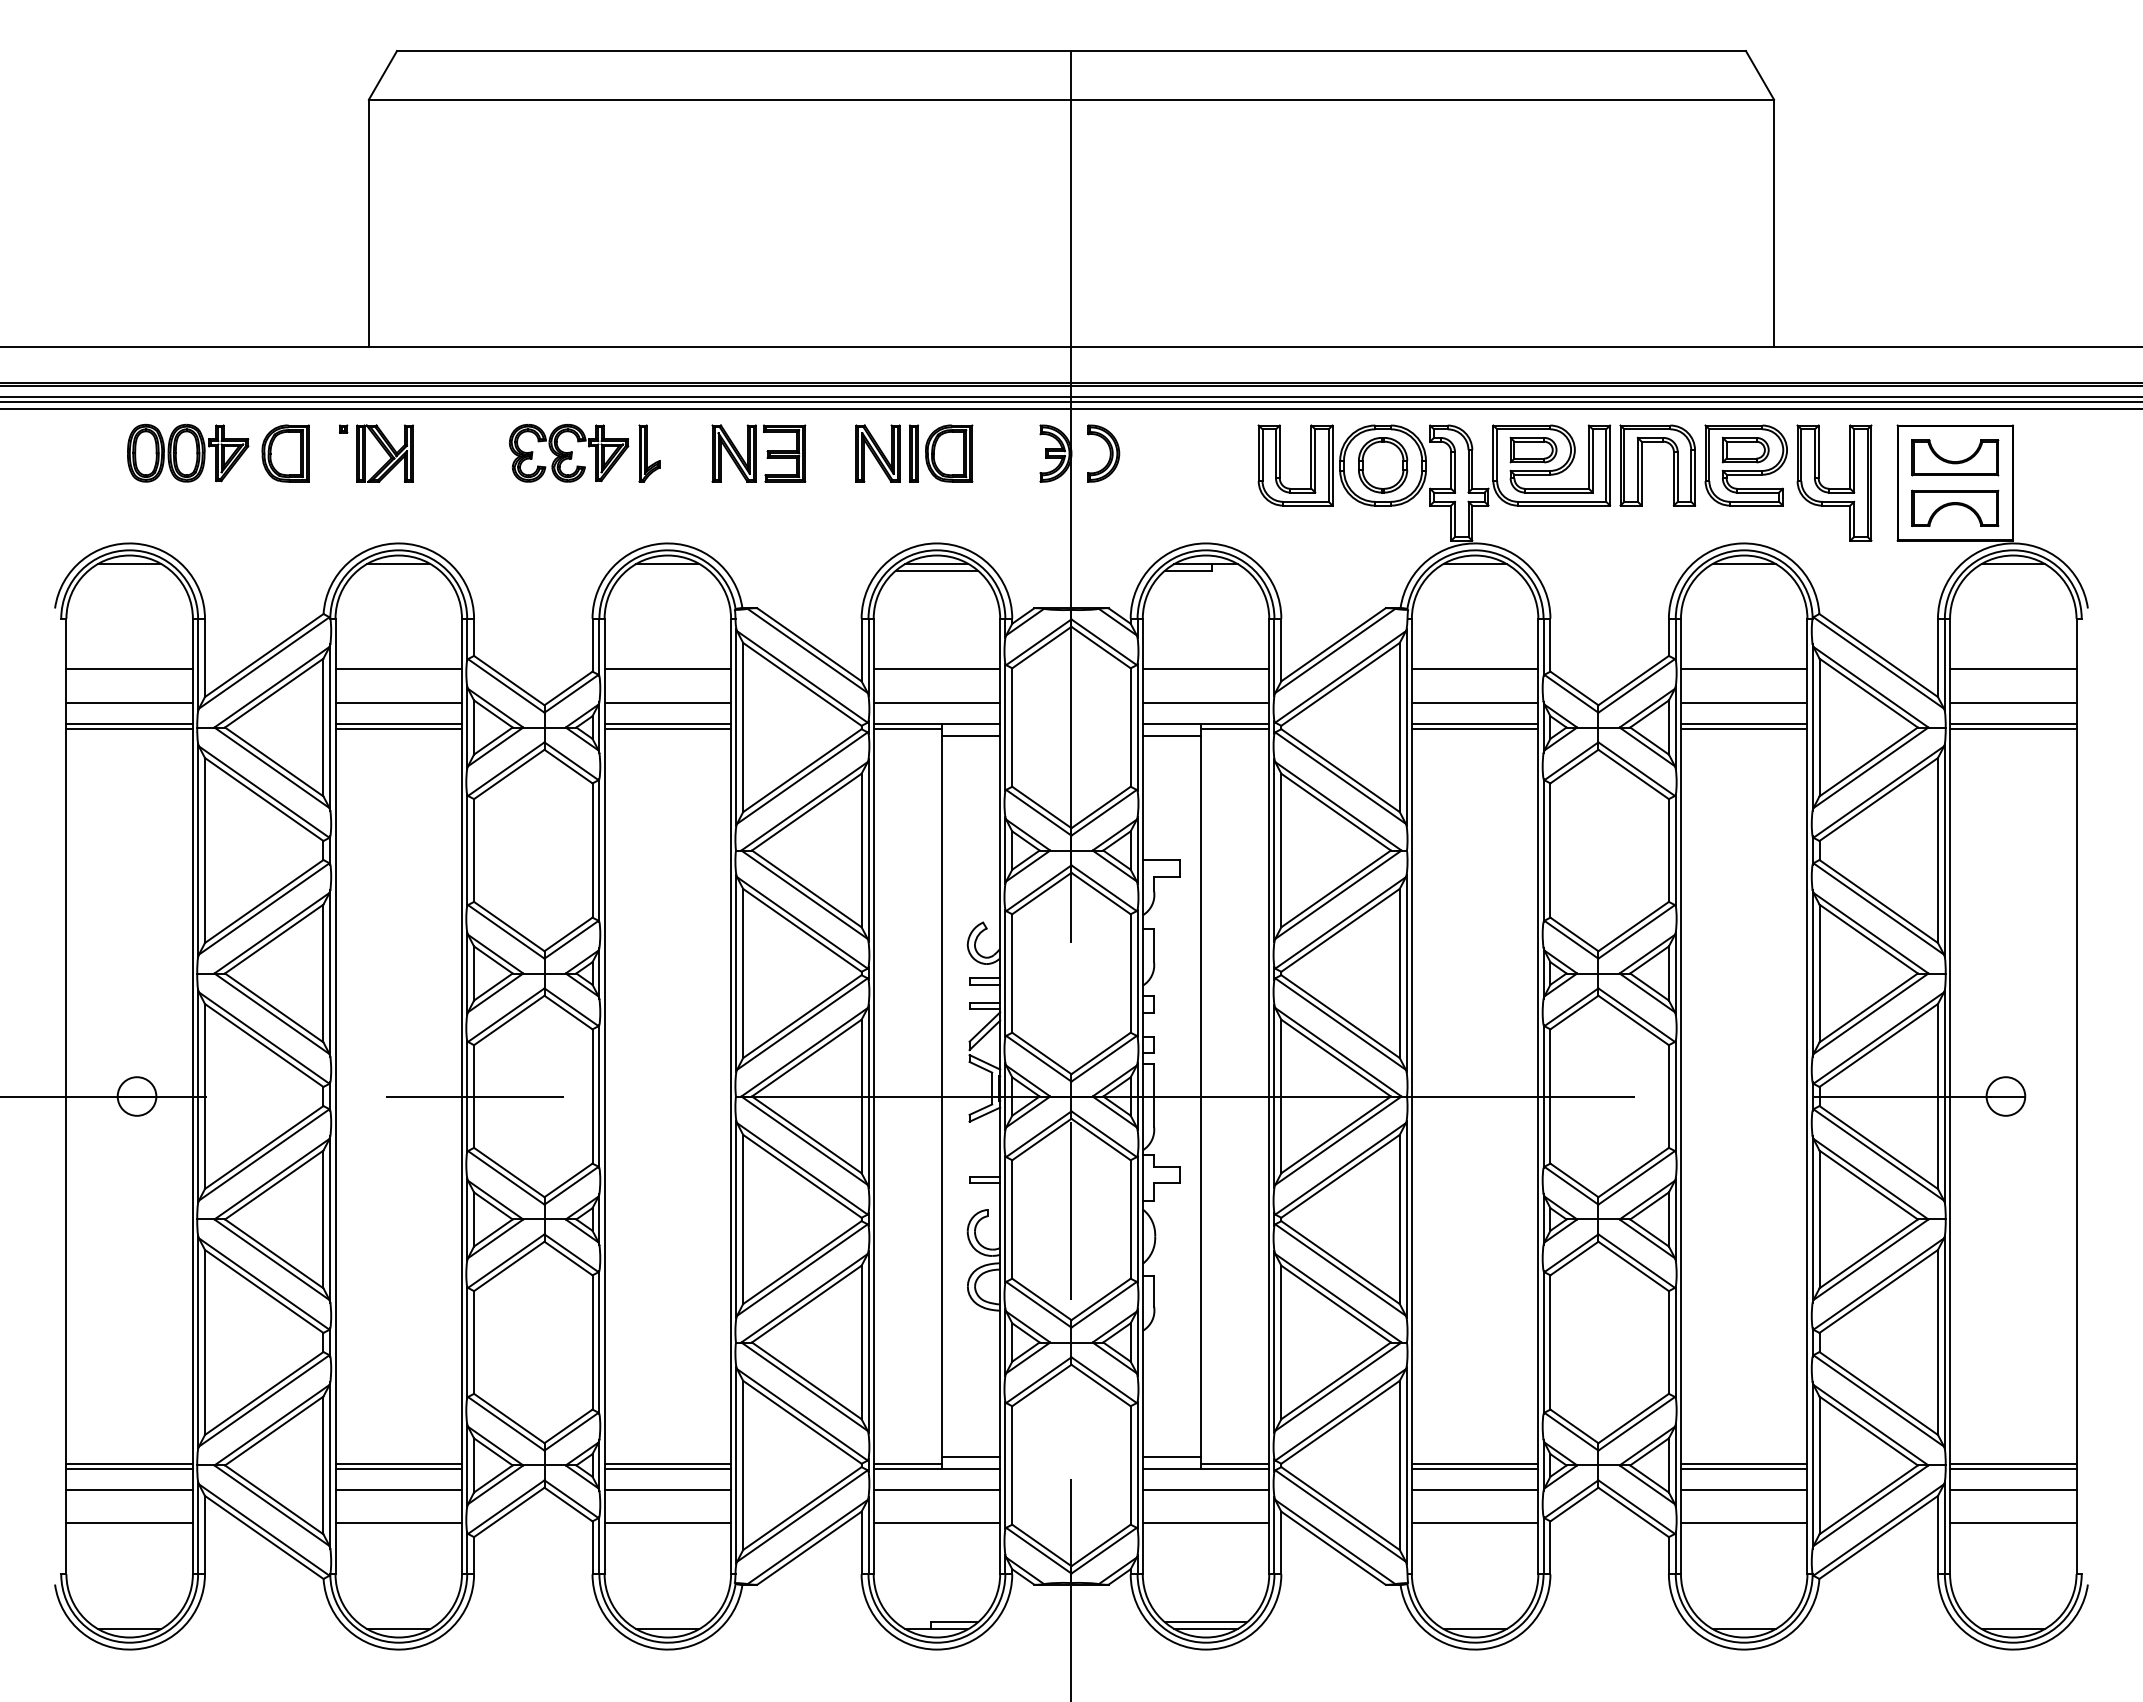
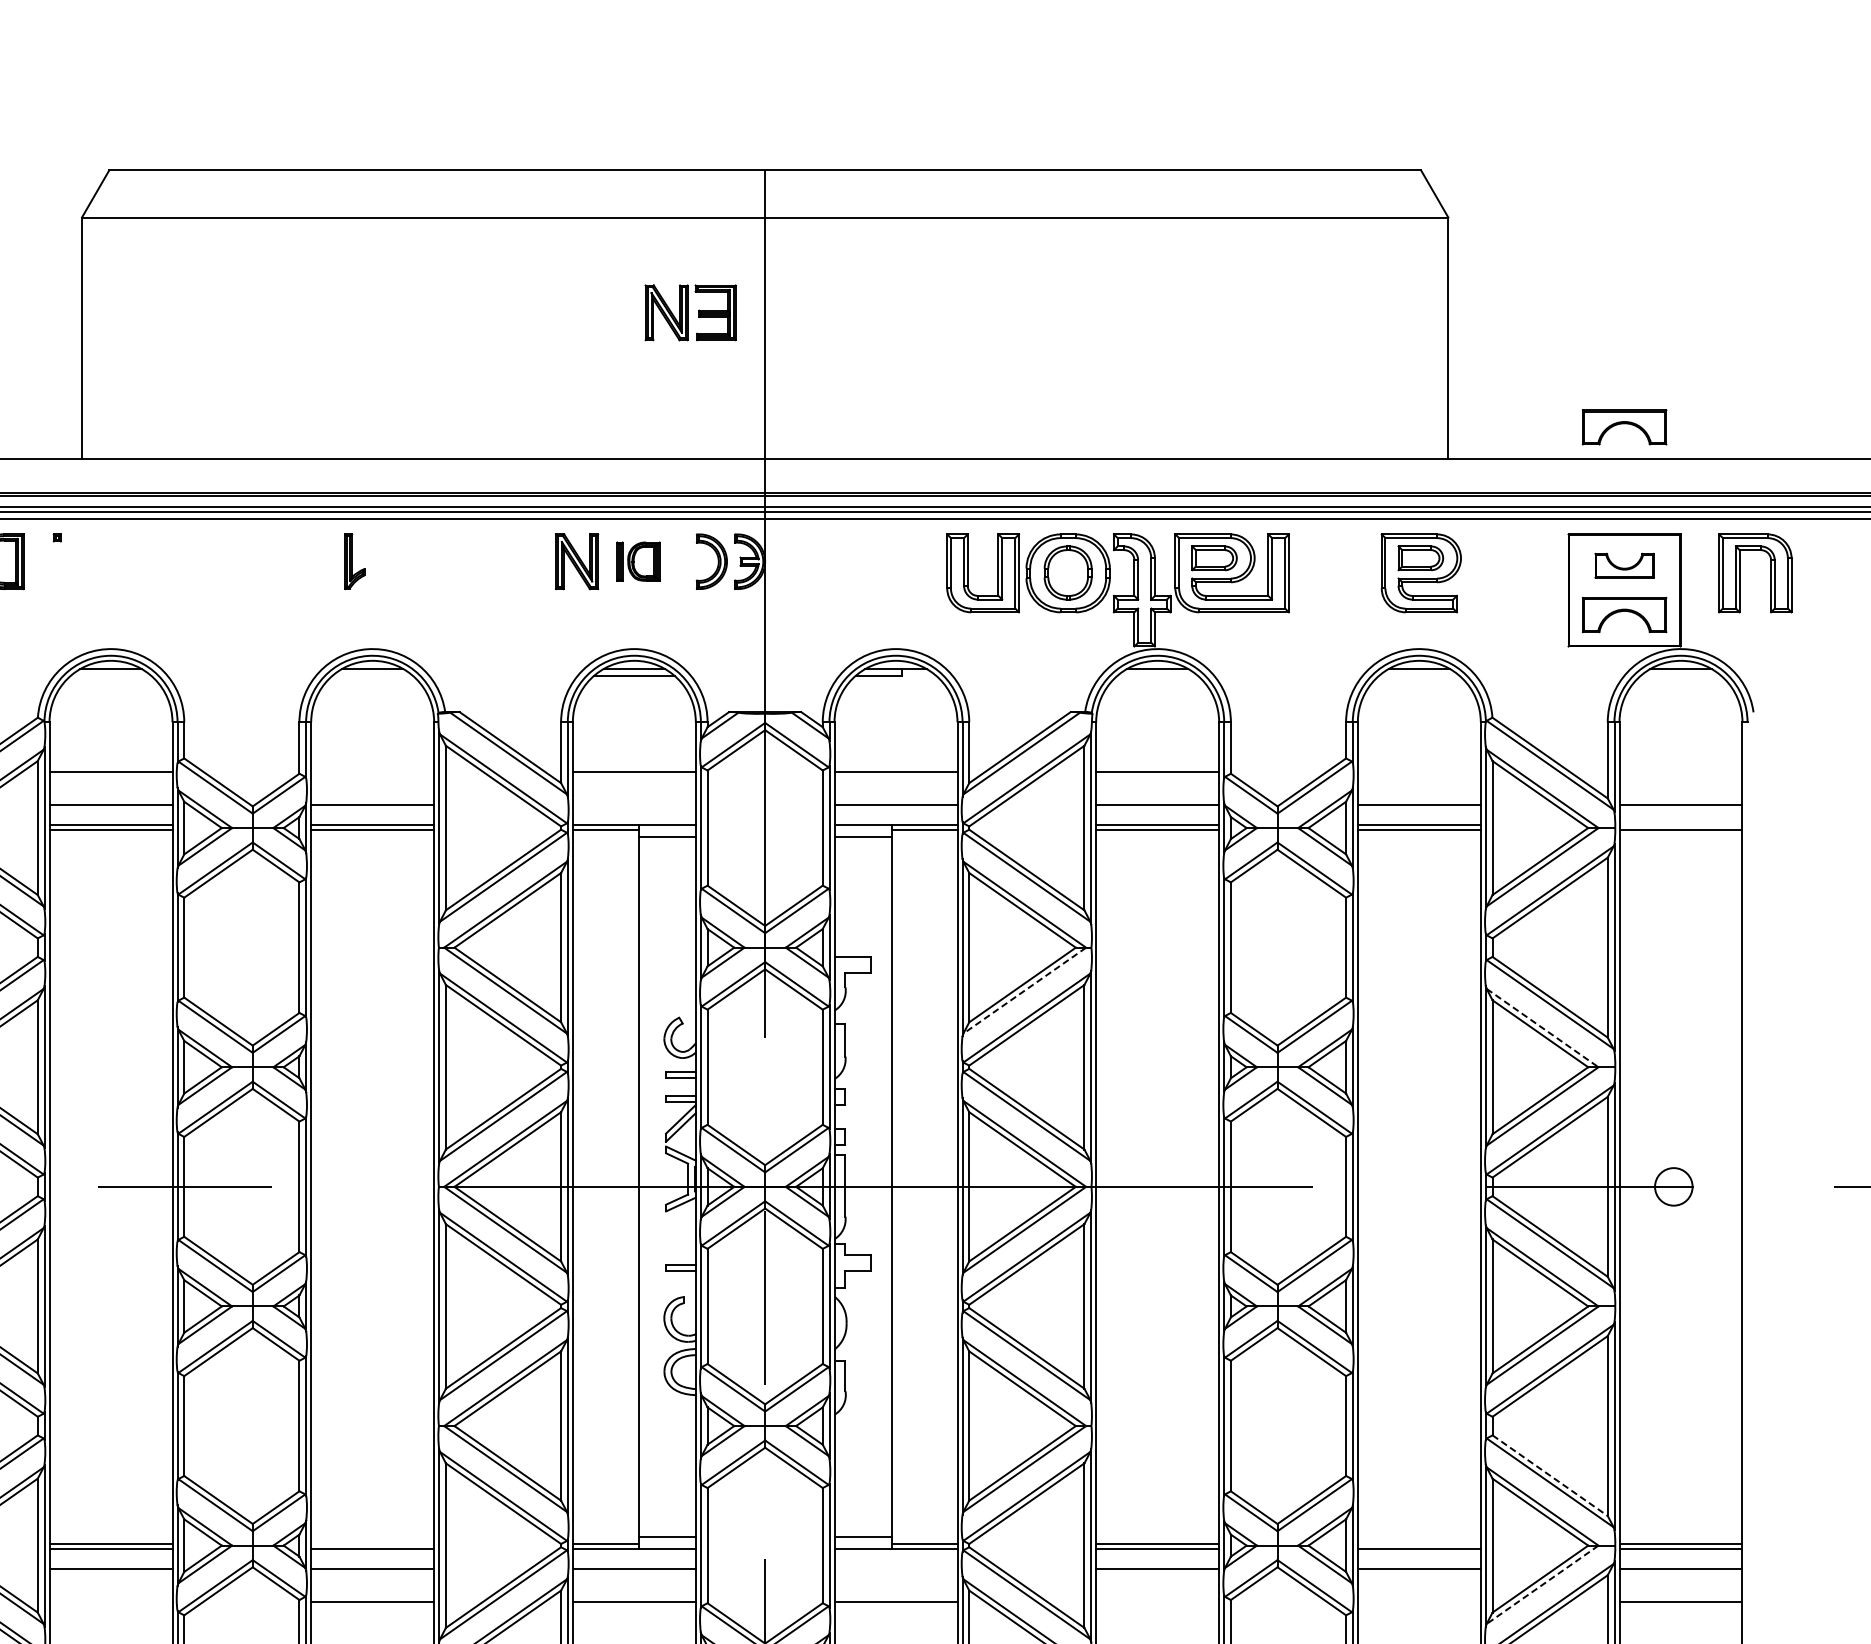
part: (1955, 314) -> (1624, 426), added
part: (384, 453) -> (97, 561), removed
part: (569, 453) -> (277, 561), removed
part: (758, 453) -> (690, 312), moved
part: (941, 453) -> (638, 561), size x0.7
part: (1103, 453) -> (711, 561), moved
part: (1955, 457) -> (1624, 565), size x0.7
part: (1642, 465) -> (1740, 573), moved
part: (1834, 482) -> (1507, 589), removed
line: (667, 669) -> (372, 771), removed
line: (1743, 669) -> (1418, 771), removed
line: (2013, 669) -> (1681, 771), removed
line: (936, 703) -> (633, 804), removed
line: (2013, 724) -> (1681, 825), removed
line: (1338, 895) -> (1024, 991), solid -> dashed
line: (1871, 933) -> (1543, 1028), solid -> dashed
line: (1879, 1393) -> (1550, 1475), solid -> dashed
line: (667, 1463) -> (372, 1543), removed
line: (1743, 1463) -> (1418, 1543), removed
line: (1205, 1489) -> (895, 1569), removed
line: (1870, 1506) -> (1542, 1585), solid -> dashed
line: (398, 1523) -> (110, 1602), removed
line: (1474, 1523) -> (1157, 1602), removed
line: (1743, 1523) -> (1418, 1602), removed

